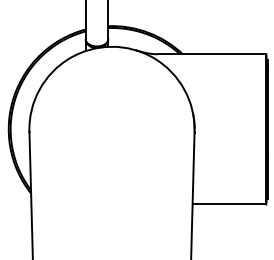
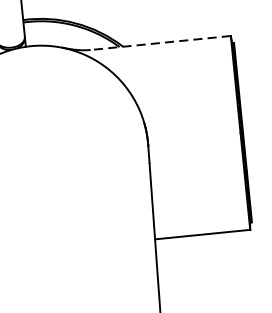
line: (211, 54) -> (160, 43), solid -> dashed

